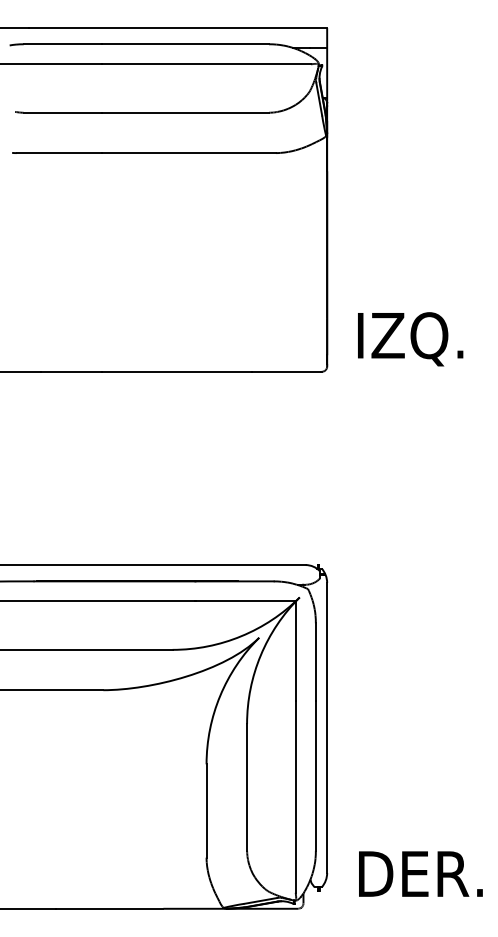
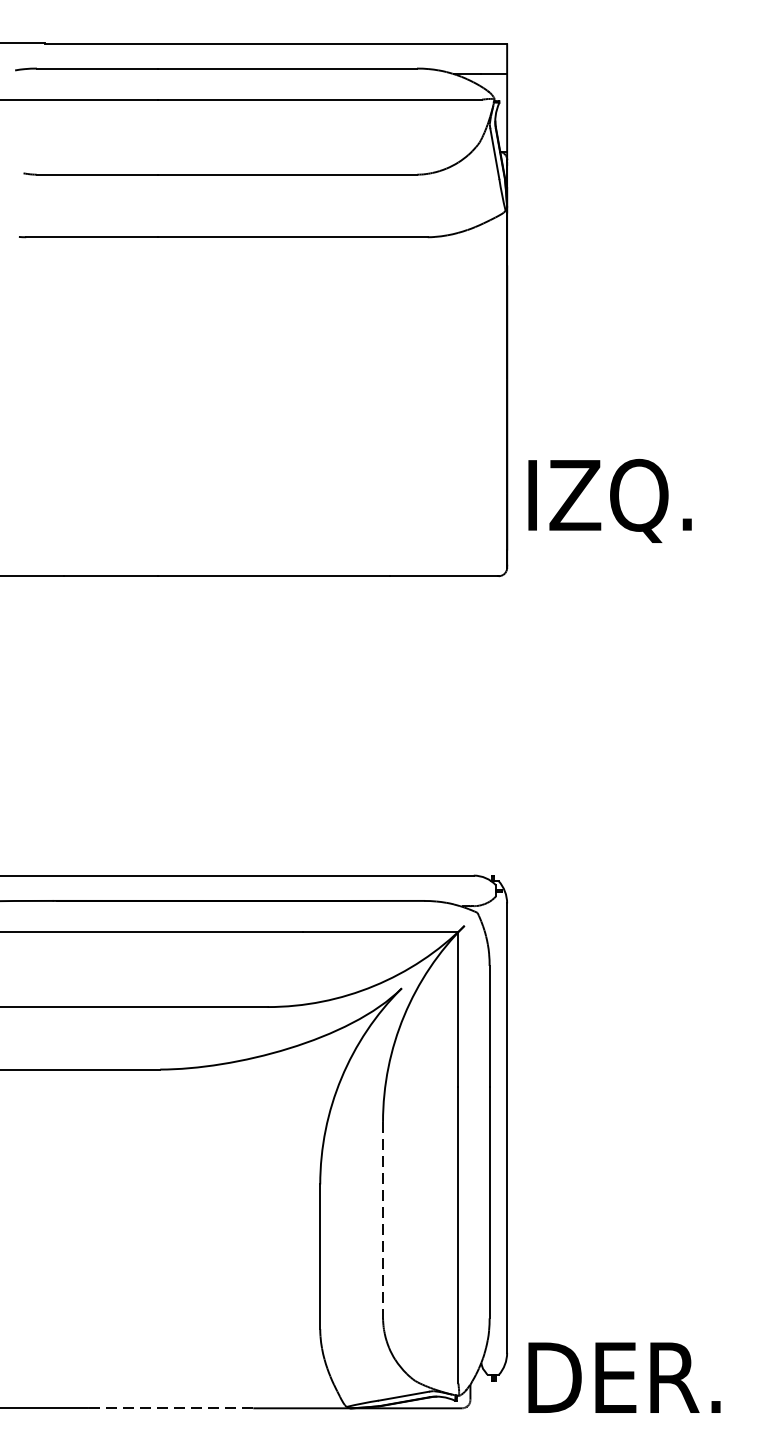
text: (410, 339) -> (609, 501), moved
line: (247, 787) -> (383, 1220), solid -> dashed
text: (420, 873) -> (623, 1376), moved
line: (109, 908) -> (169, 1407), solid -> dashed

